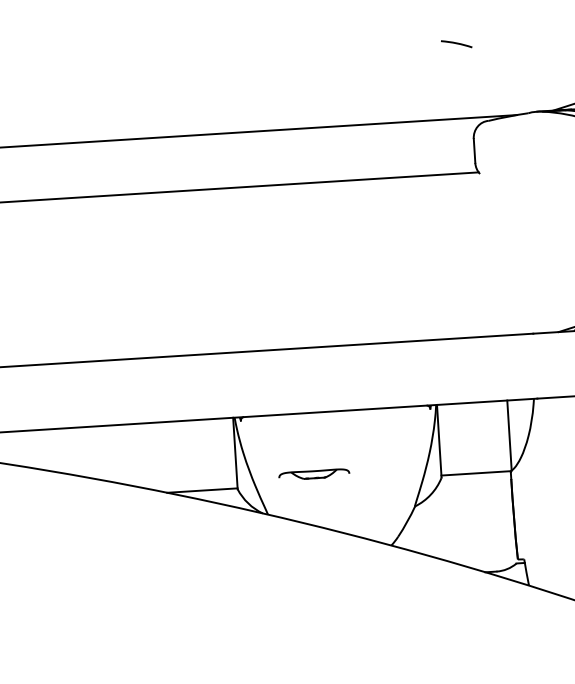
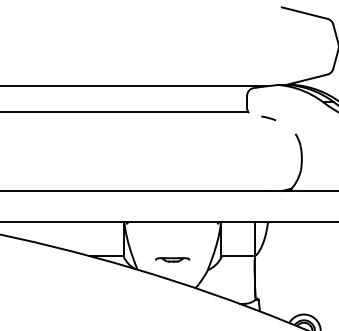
line: (456, 44) -> (268, 118), moved
part: (313, 473) -> (172, 259), moved

